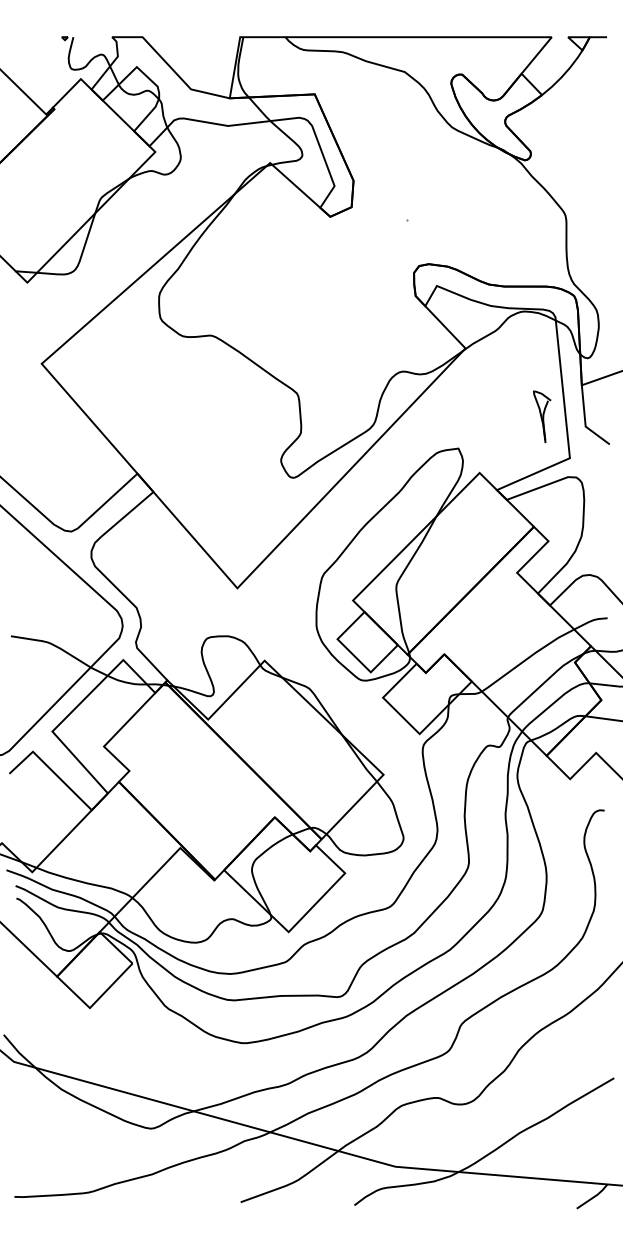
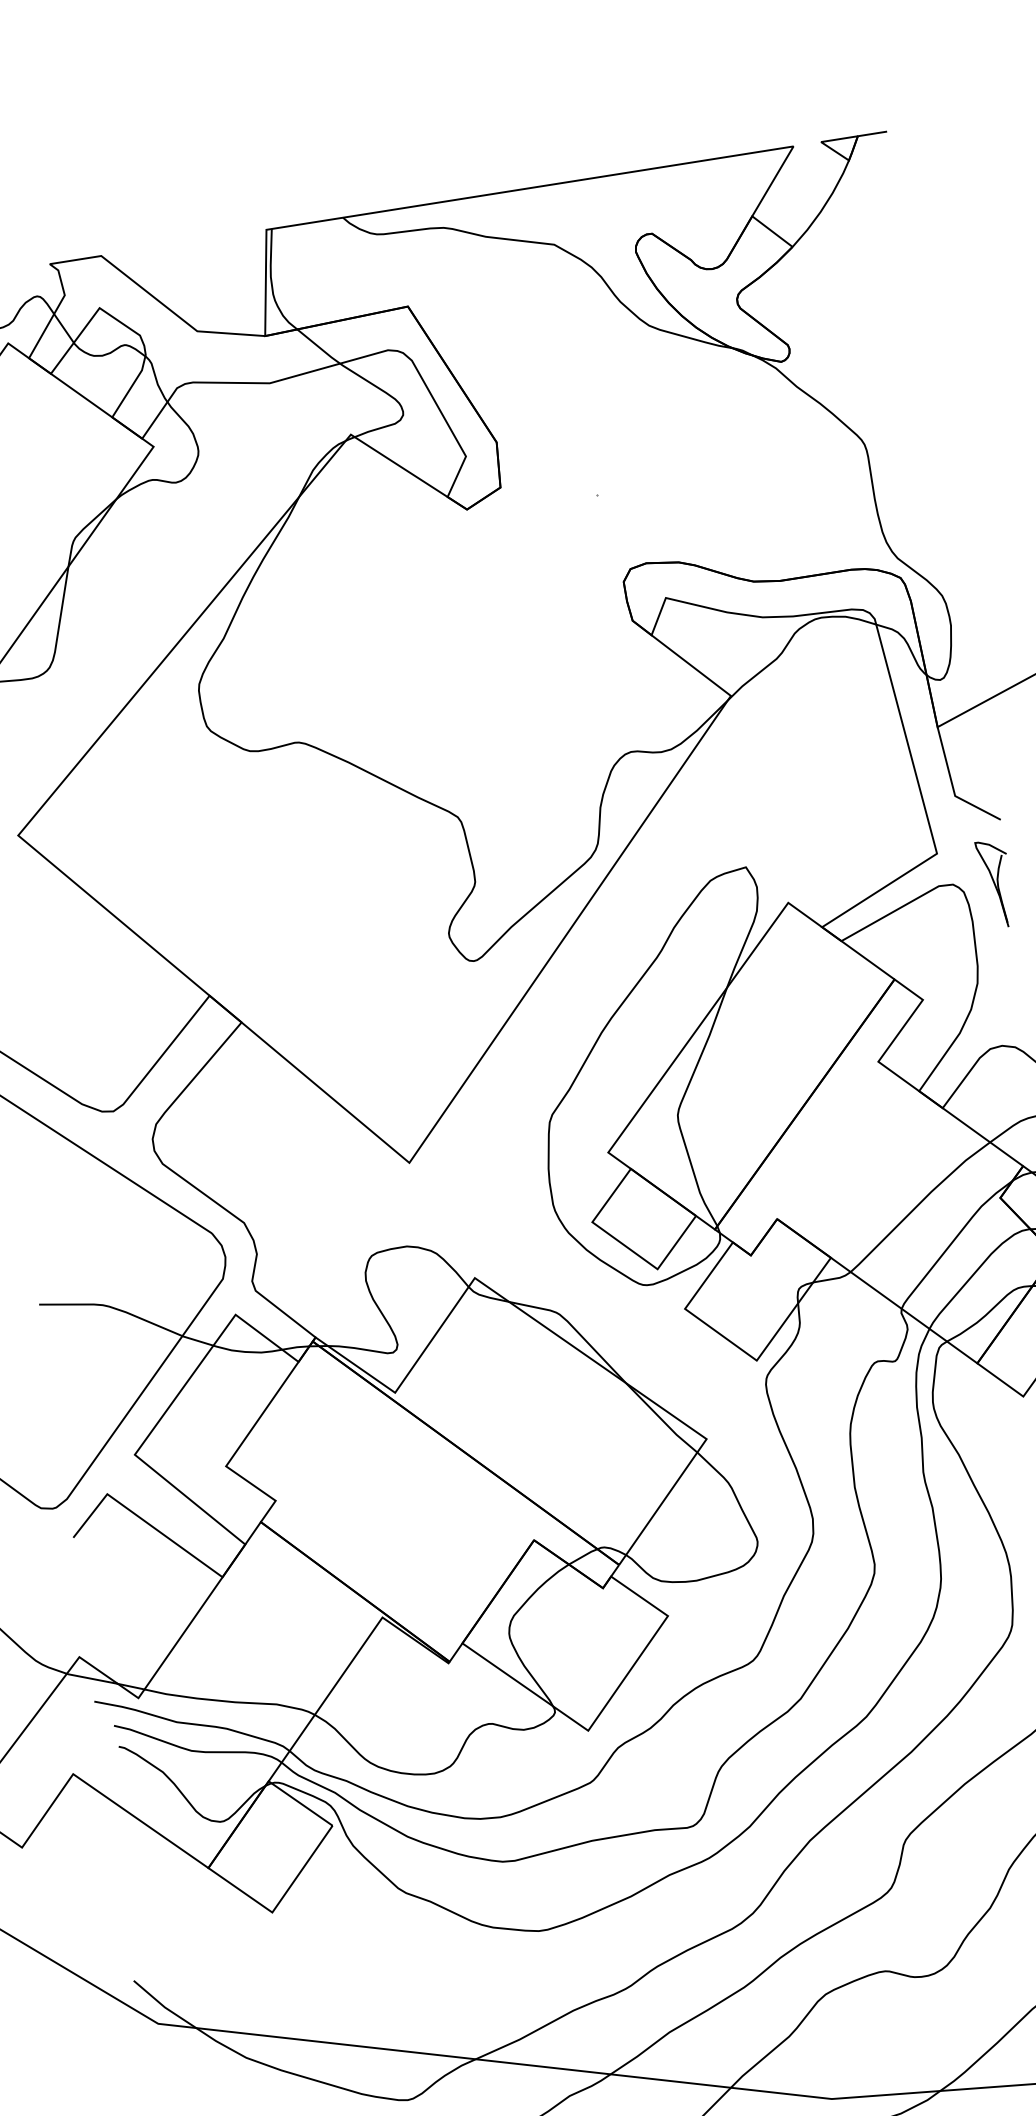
part: (542, 416) -> (996, 882), moved

